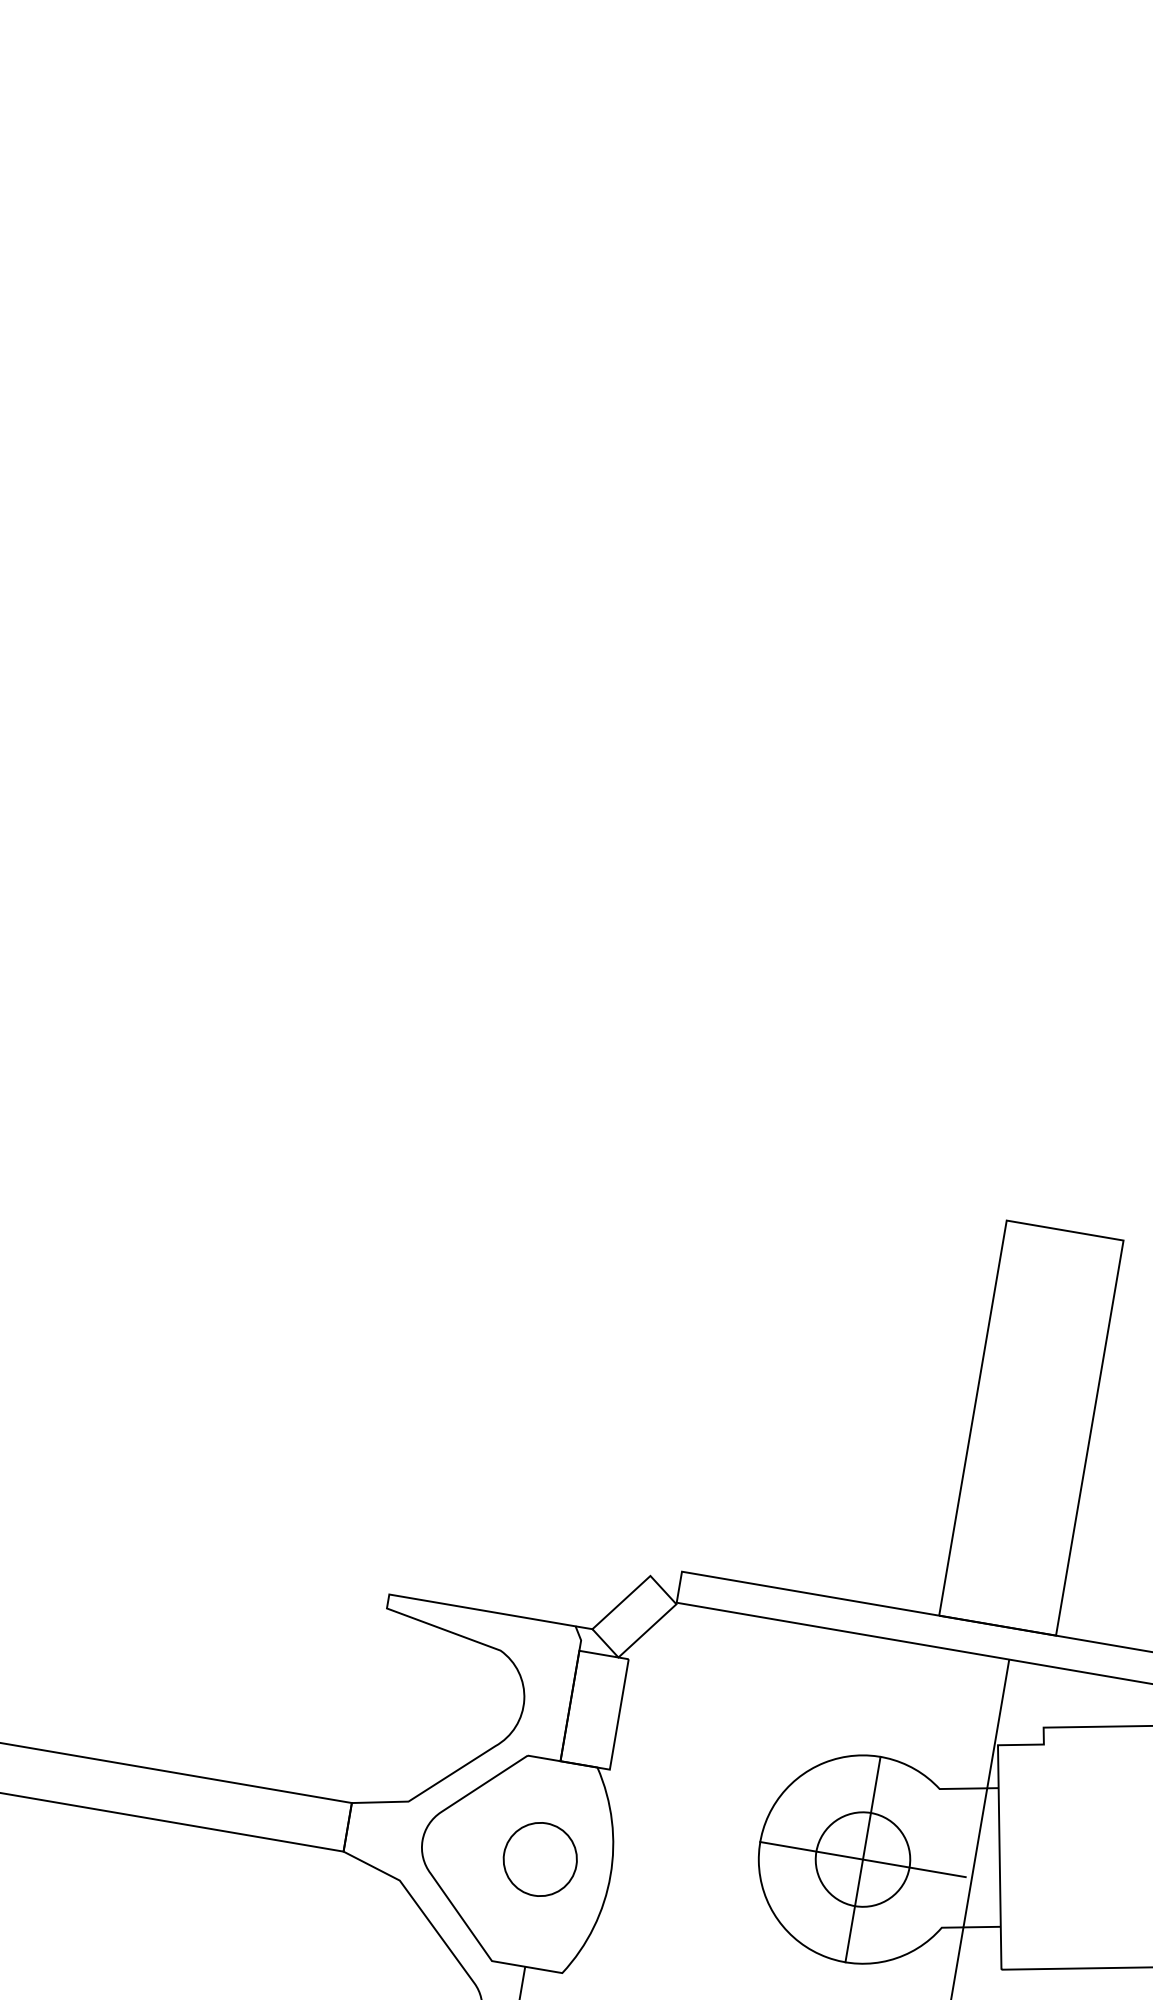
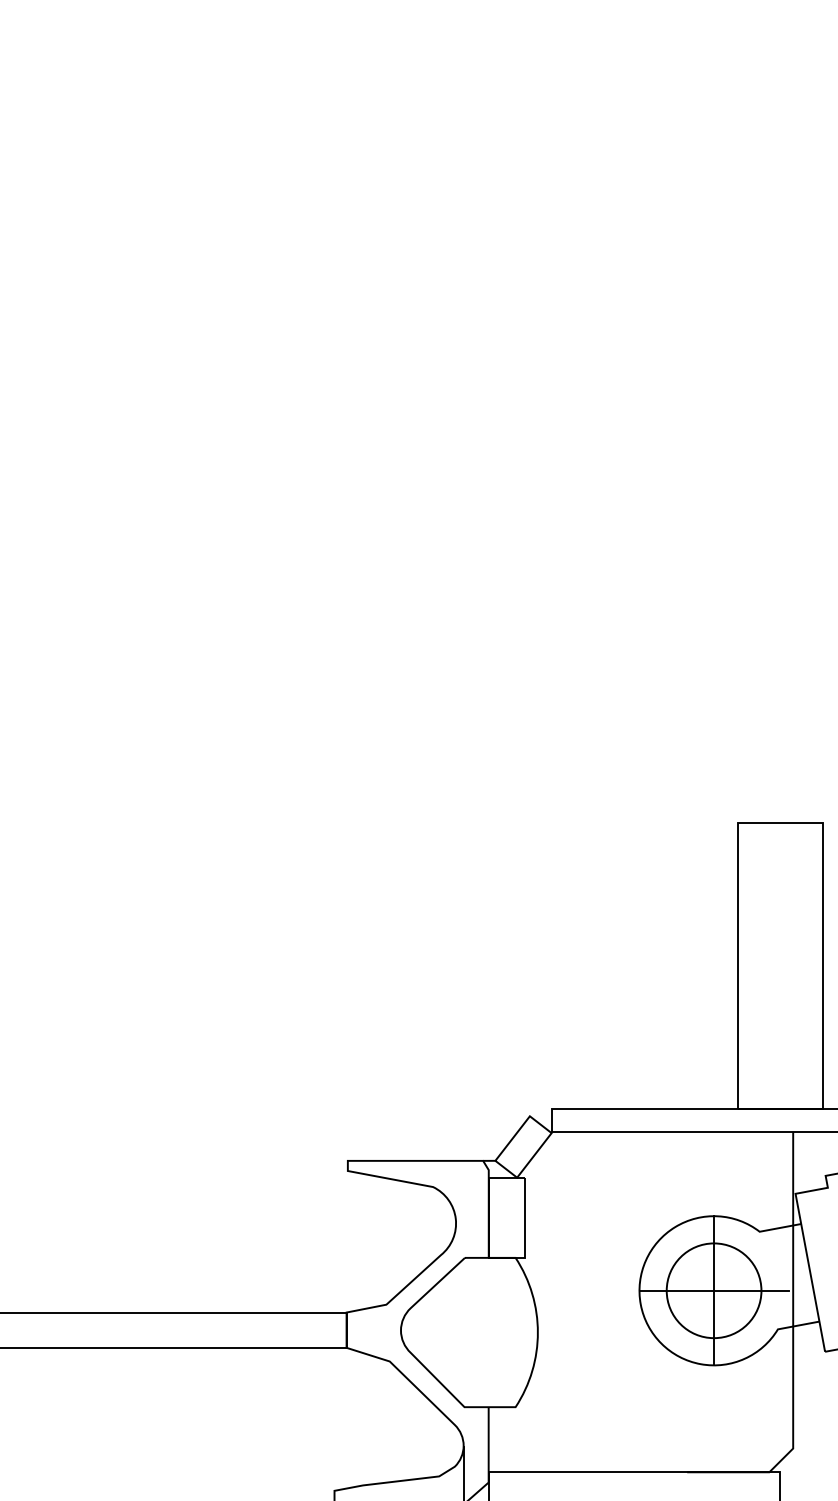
circle: (540, 1859) -> (486, 1329), removed
circle: (862, 1859) -> (713, 1290), size x1.4

